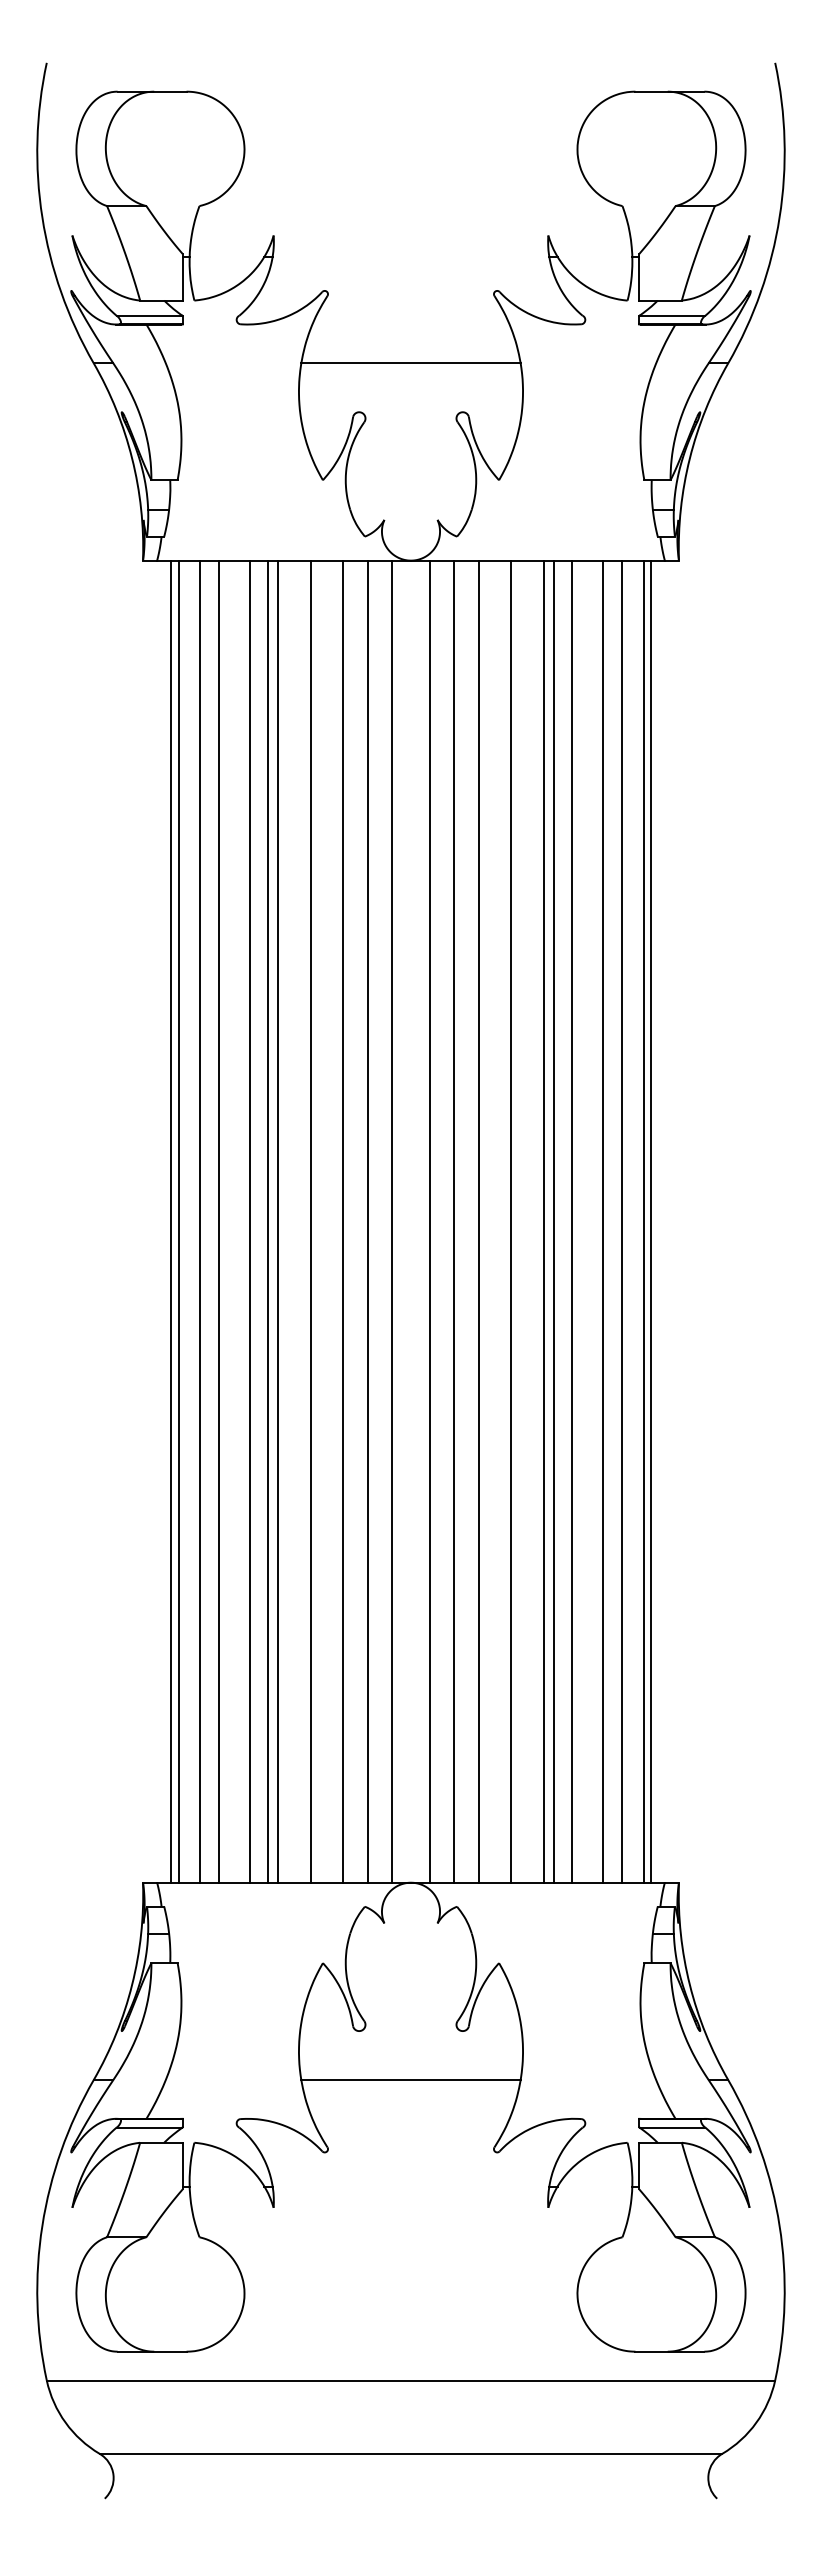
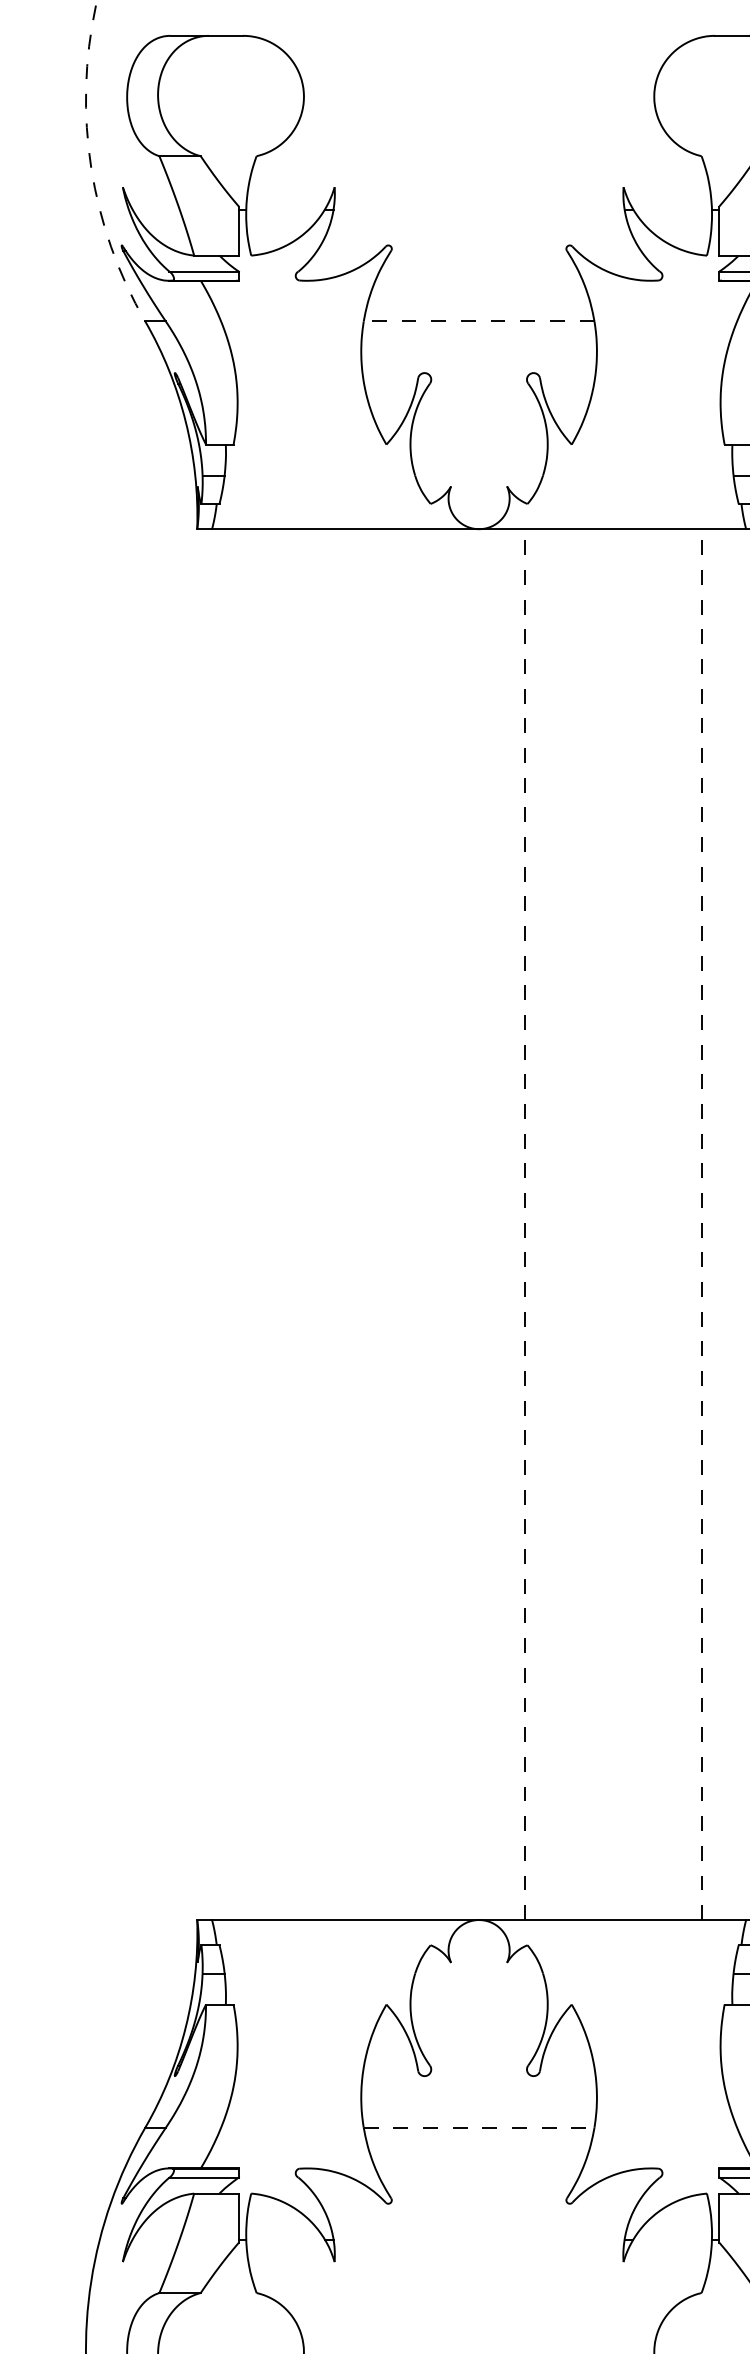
arc: (42, 217) -> (91, 168), solid -> dashed
line: (411, 363) -> (479, 321), solid -> dashed
line: (171, 1221) -> (227, 1224), removed
line: (178, 1221) -> (234, 1224), removed
line: (199, 1221) -> (256, 1224), removed
line: (219, 1221) -> (277, 1224), removed
line: (250, 1221) -> (310, 1224), removed
line: (268, 1221) -> (329, 1224), removed
line: (278, 1221) -> (339, 1224), removed
line: (311, 1221) -> (374, 1224), removed
line: (343, 1221) -> (408, 1224), removed
line: (367, 1221) -> (433, 1224), removed
line: (392, 1221) -> (459, 1224), removed
line: (429, 1221) -> (498, 1224), removed
line: (454, 1221) -> (524, 1224), solid -> dashed
line: (478, 1221) -> (550, 1224), removed
line: (510, 1221) -> (583, 1224), removed
line: (543, 1221) -> (618, 1224), removed
line: (553, 1221) -> (629, 1224), removed
line: (571, 1221) -> (647, 1224), removed
line: (602, 1221) -> (680, 1224), removed
line: (622, 1221) -> (701, 1224), solid -> dashed
line: (643, 1221) -> (723, 1224), removed
line: (650, 1221) -> (731, 1224), removed
line: (411, 2080) -> (479, 2128), solid -> dashed

